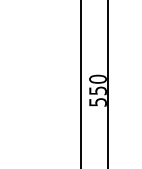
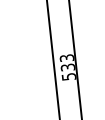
text: (97, 84) -> (67, 62), 550 -> 533

